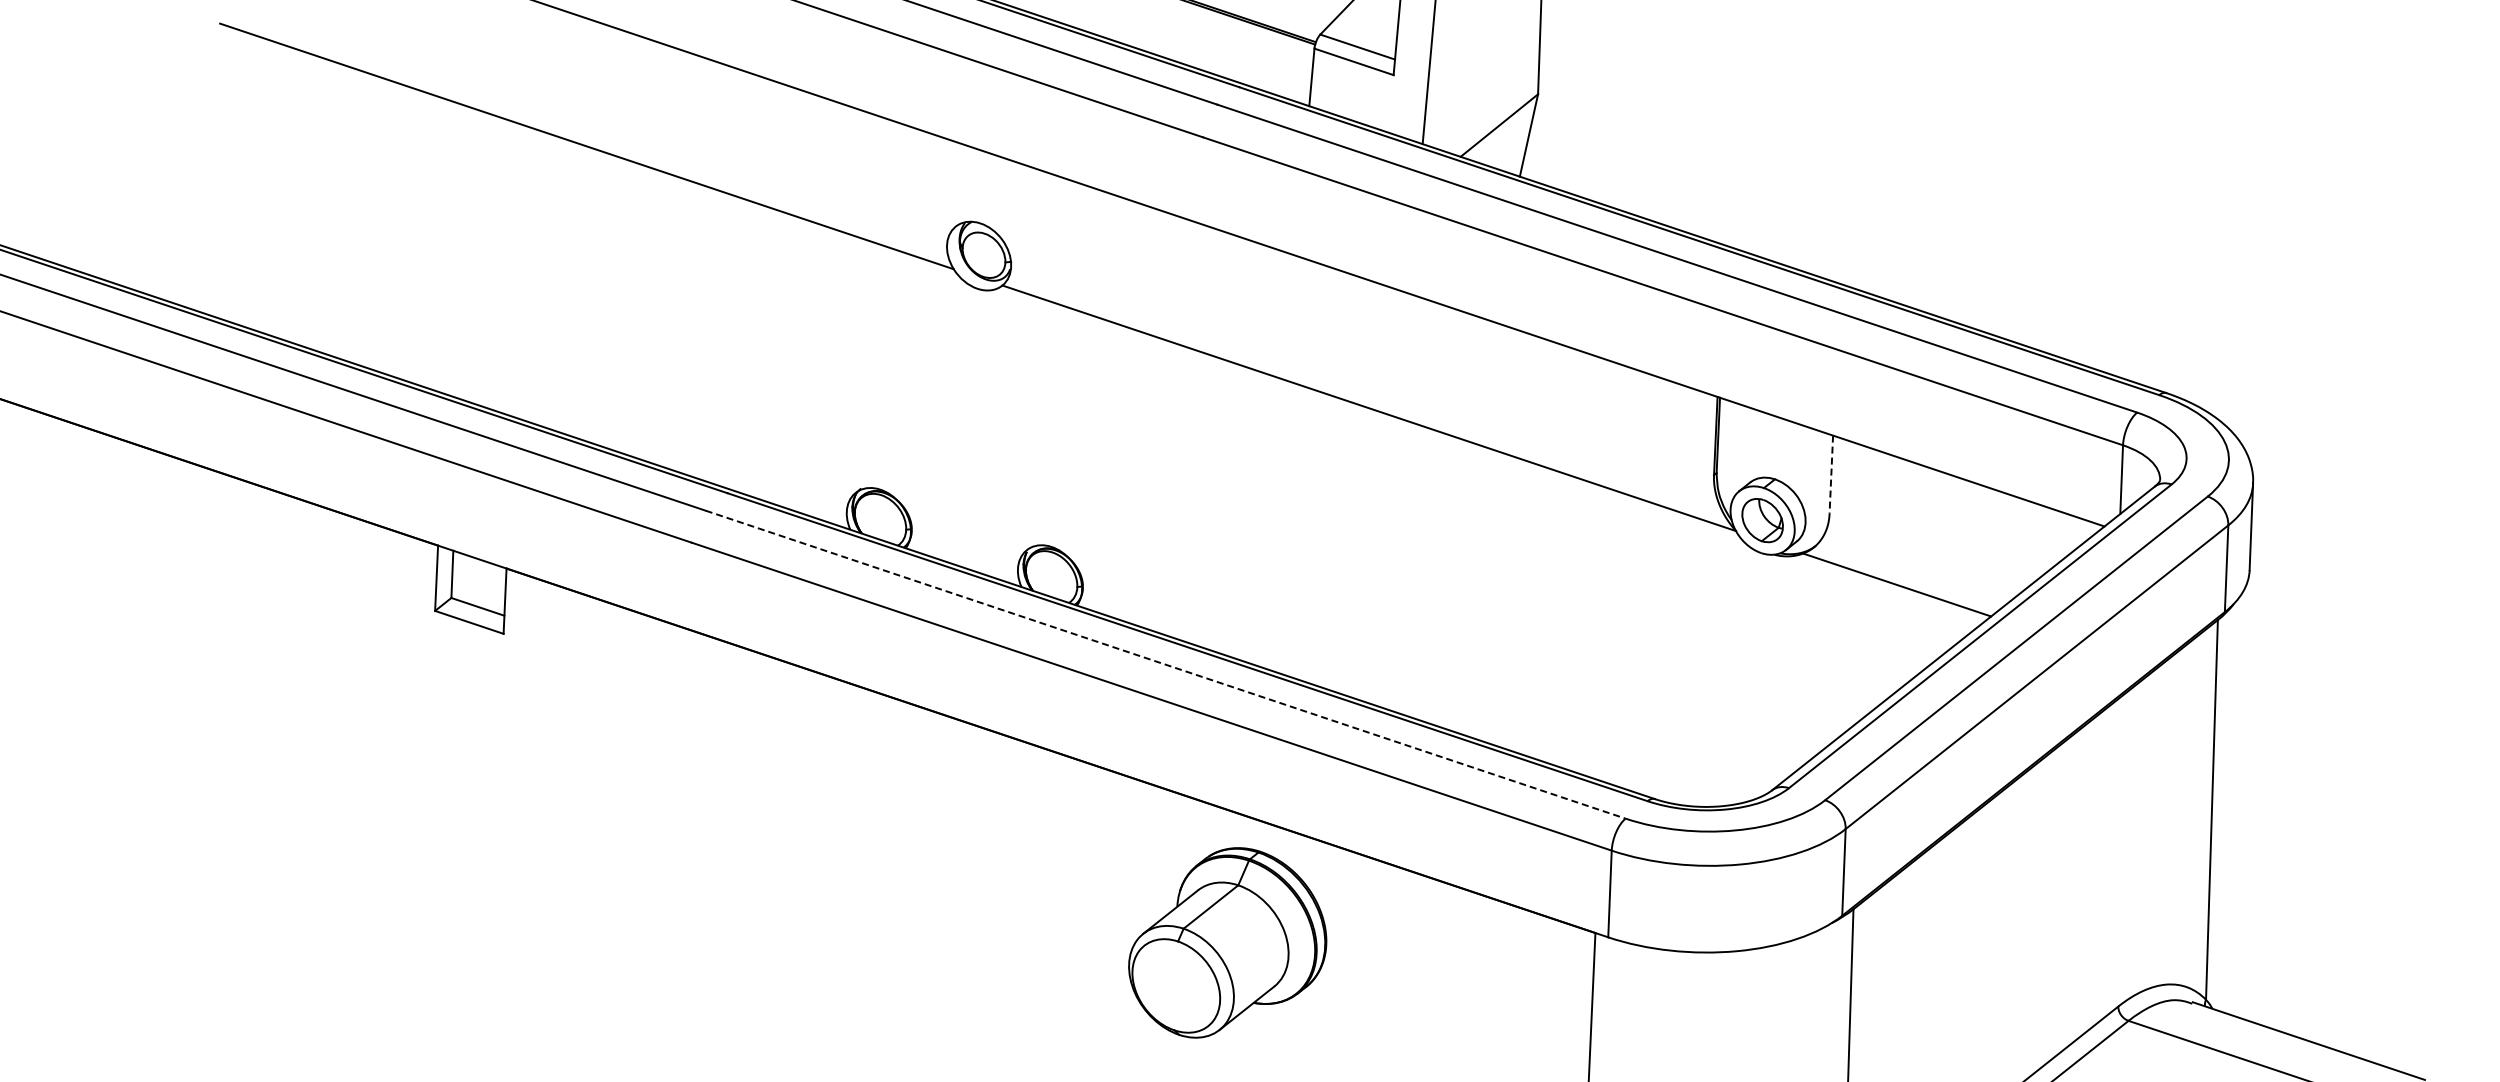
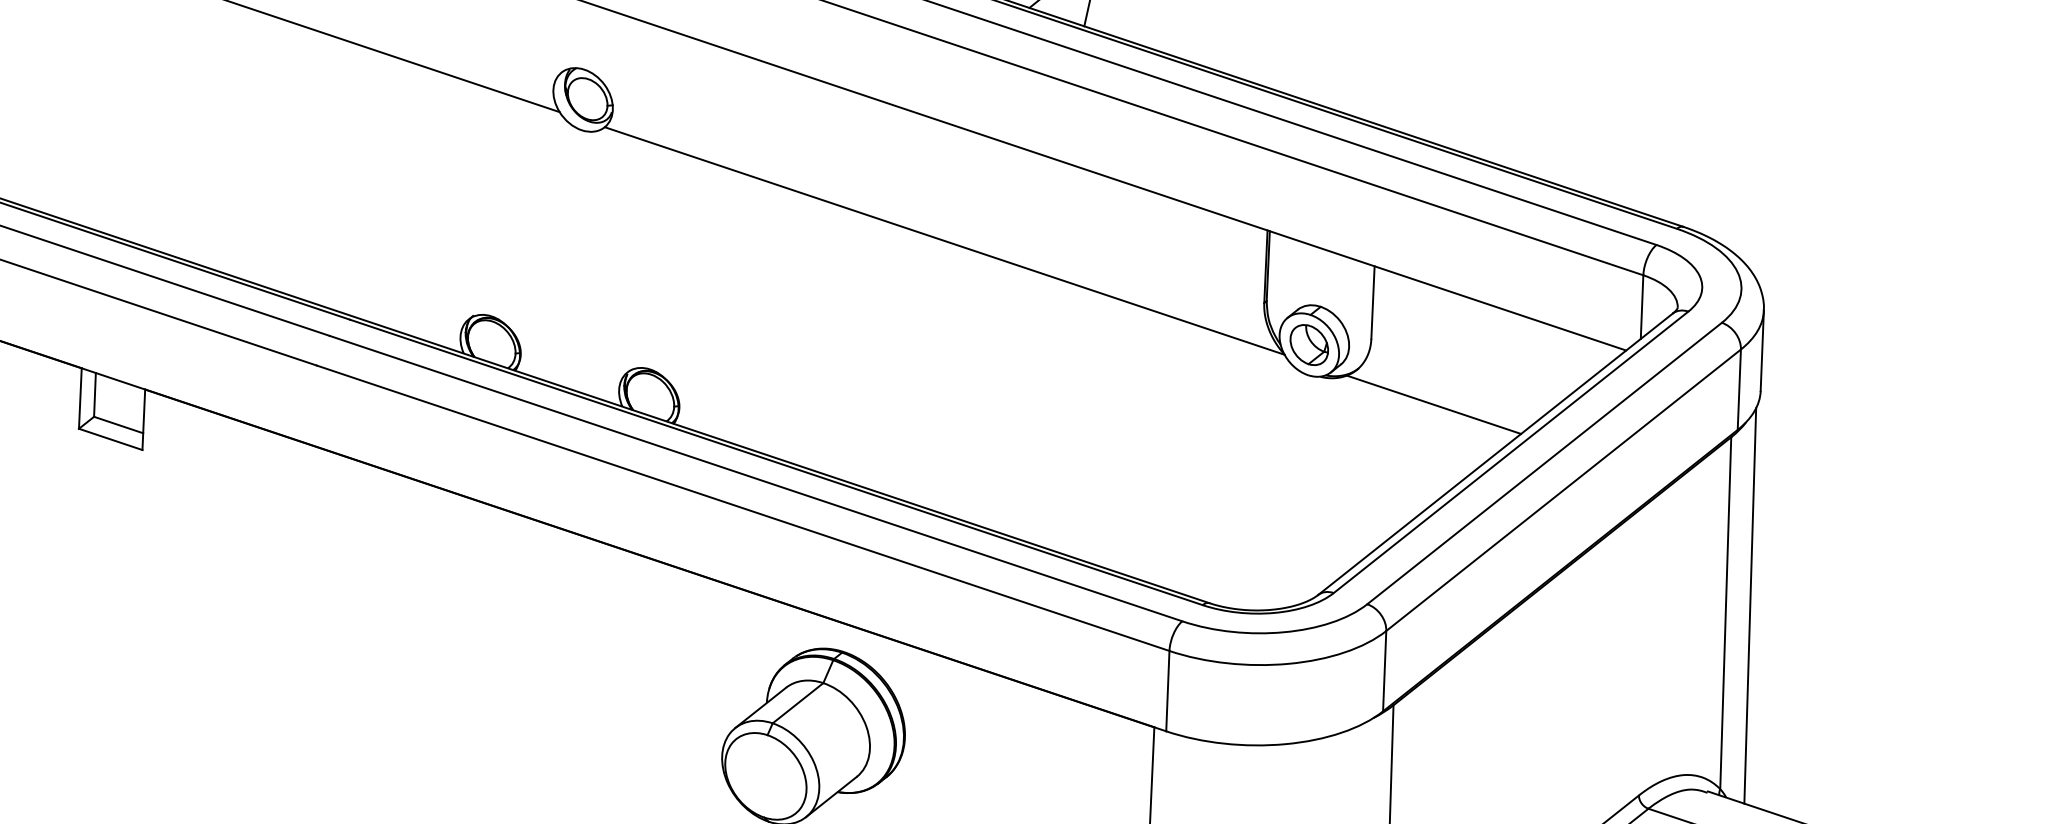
line: (1831, 475) -> (1373, 303), dashed -> solid
line: (1166, 664) -> (756, 478), dashed -> solid
line: (2238, 801) -> (1750, 605), added

